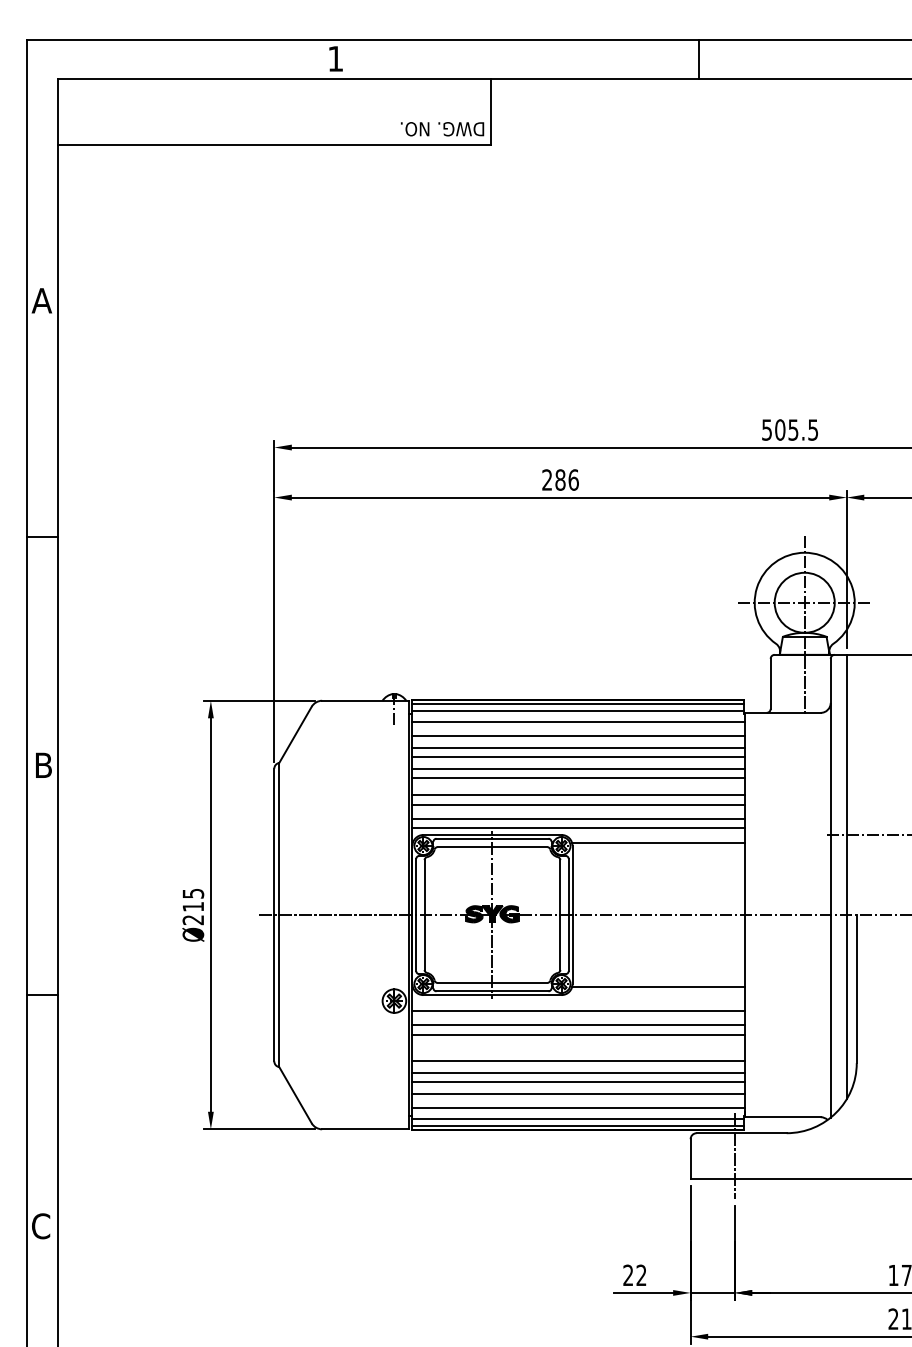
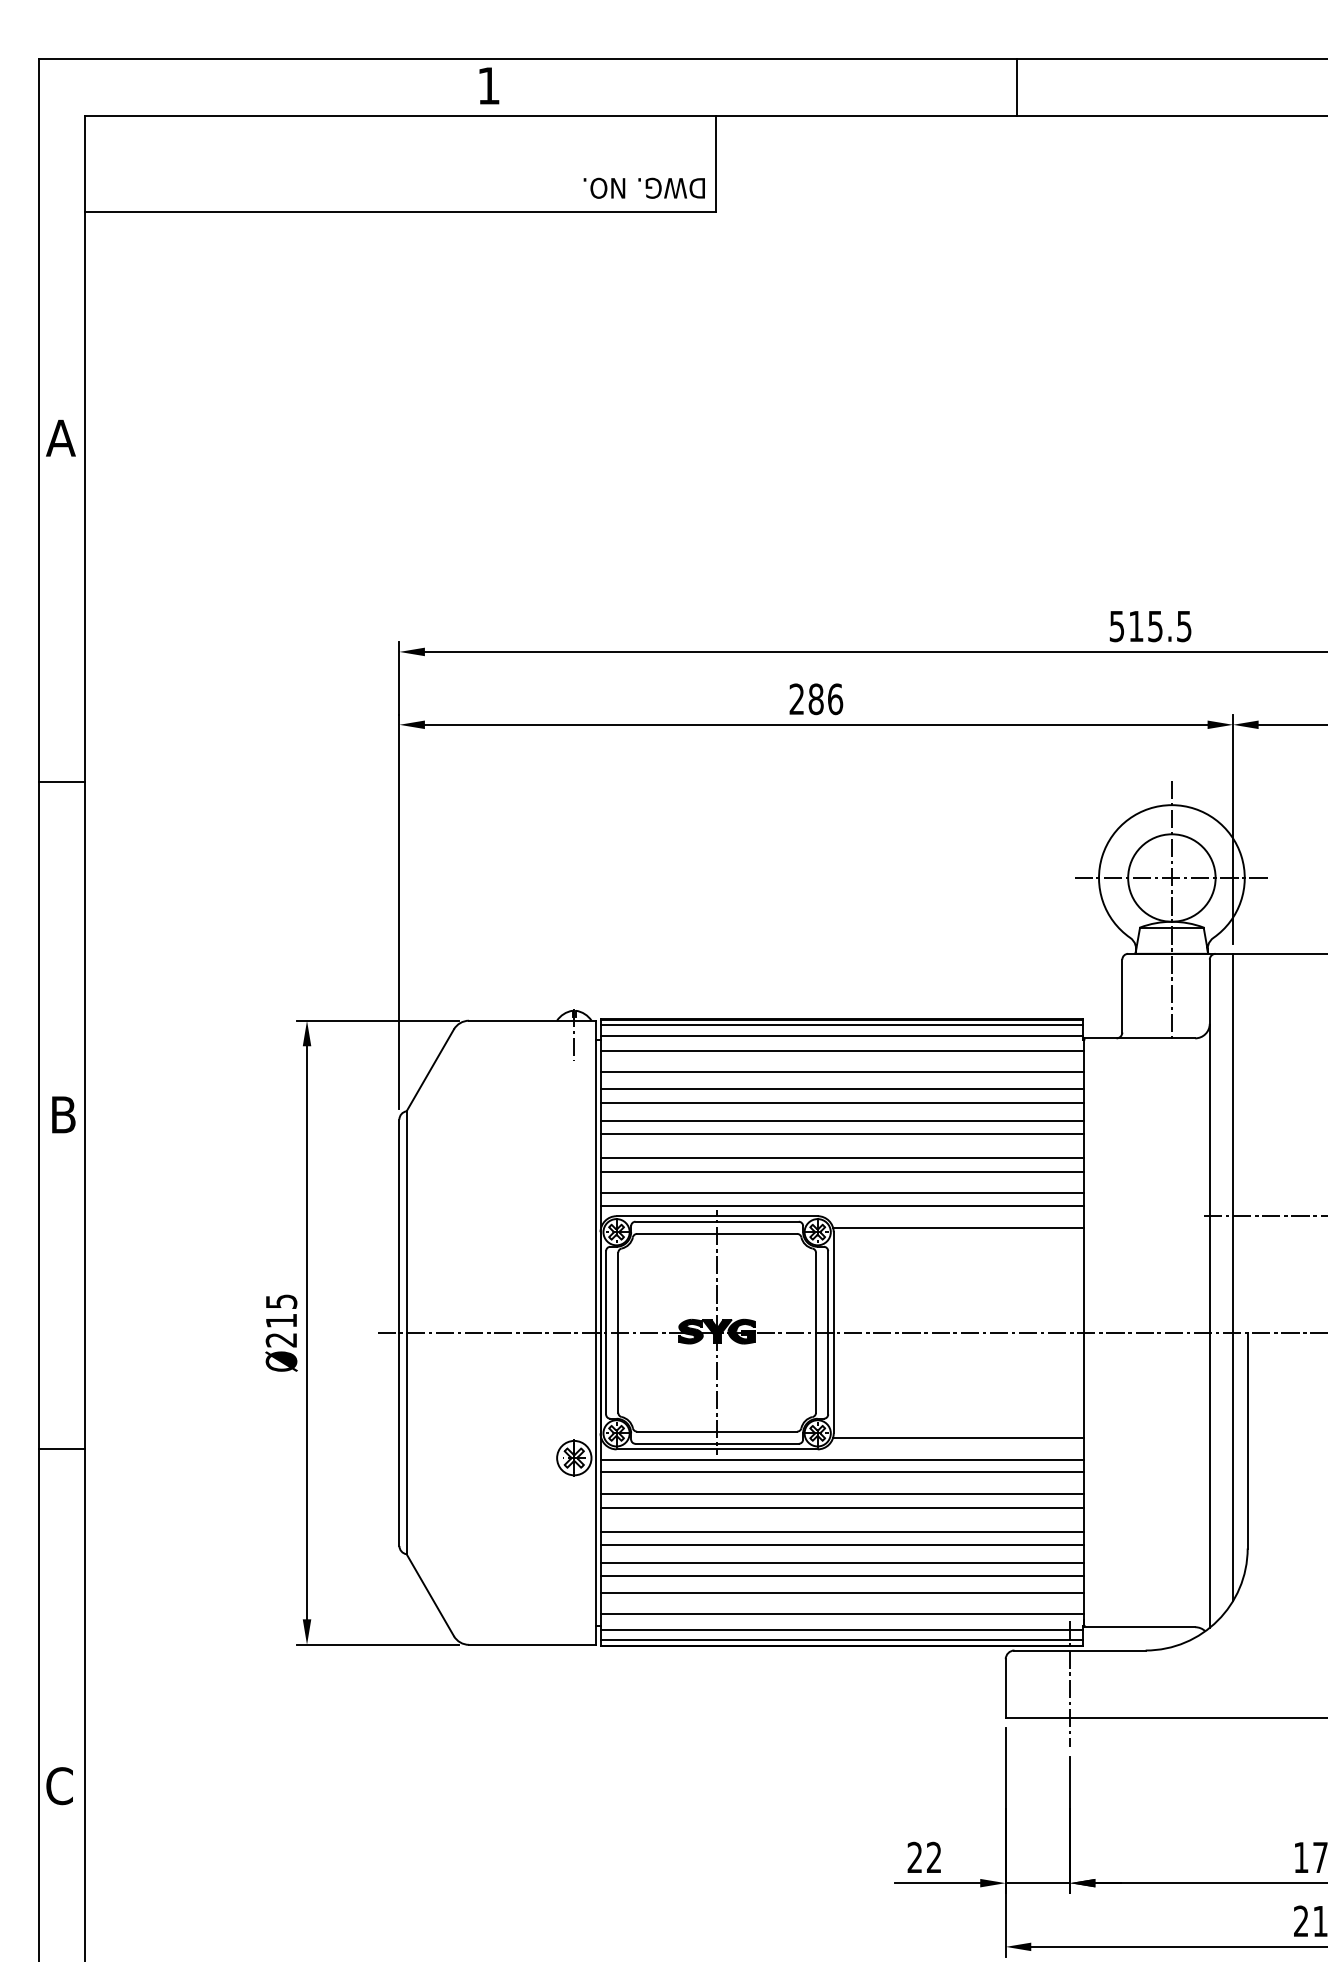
text: (780, 429) -> (1136, 625), 505.5 -> 515.5
line: (578, 1002) -> (842, 1460), added
line: (578, 1051) -> (842, 1531), added

